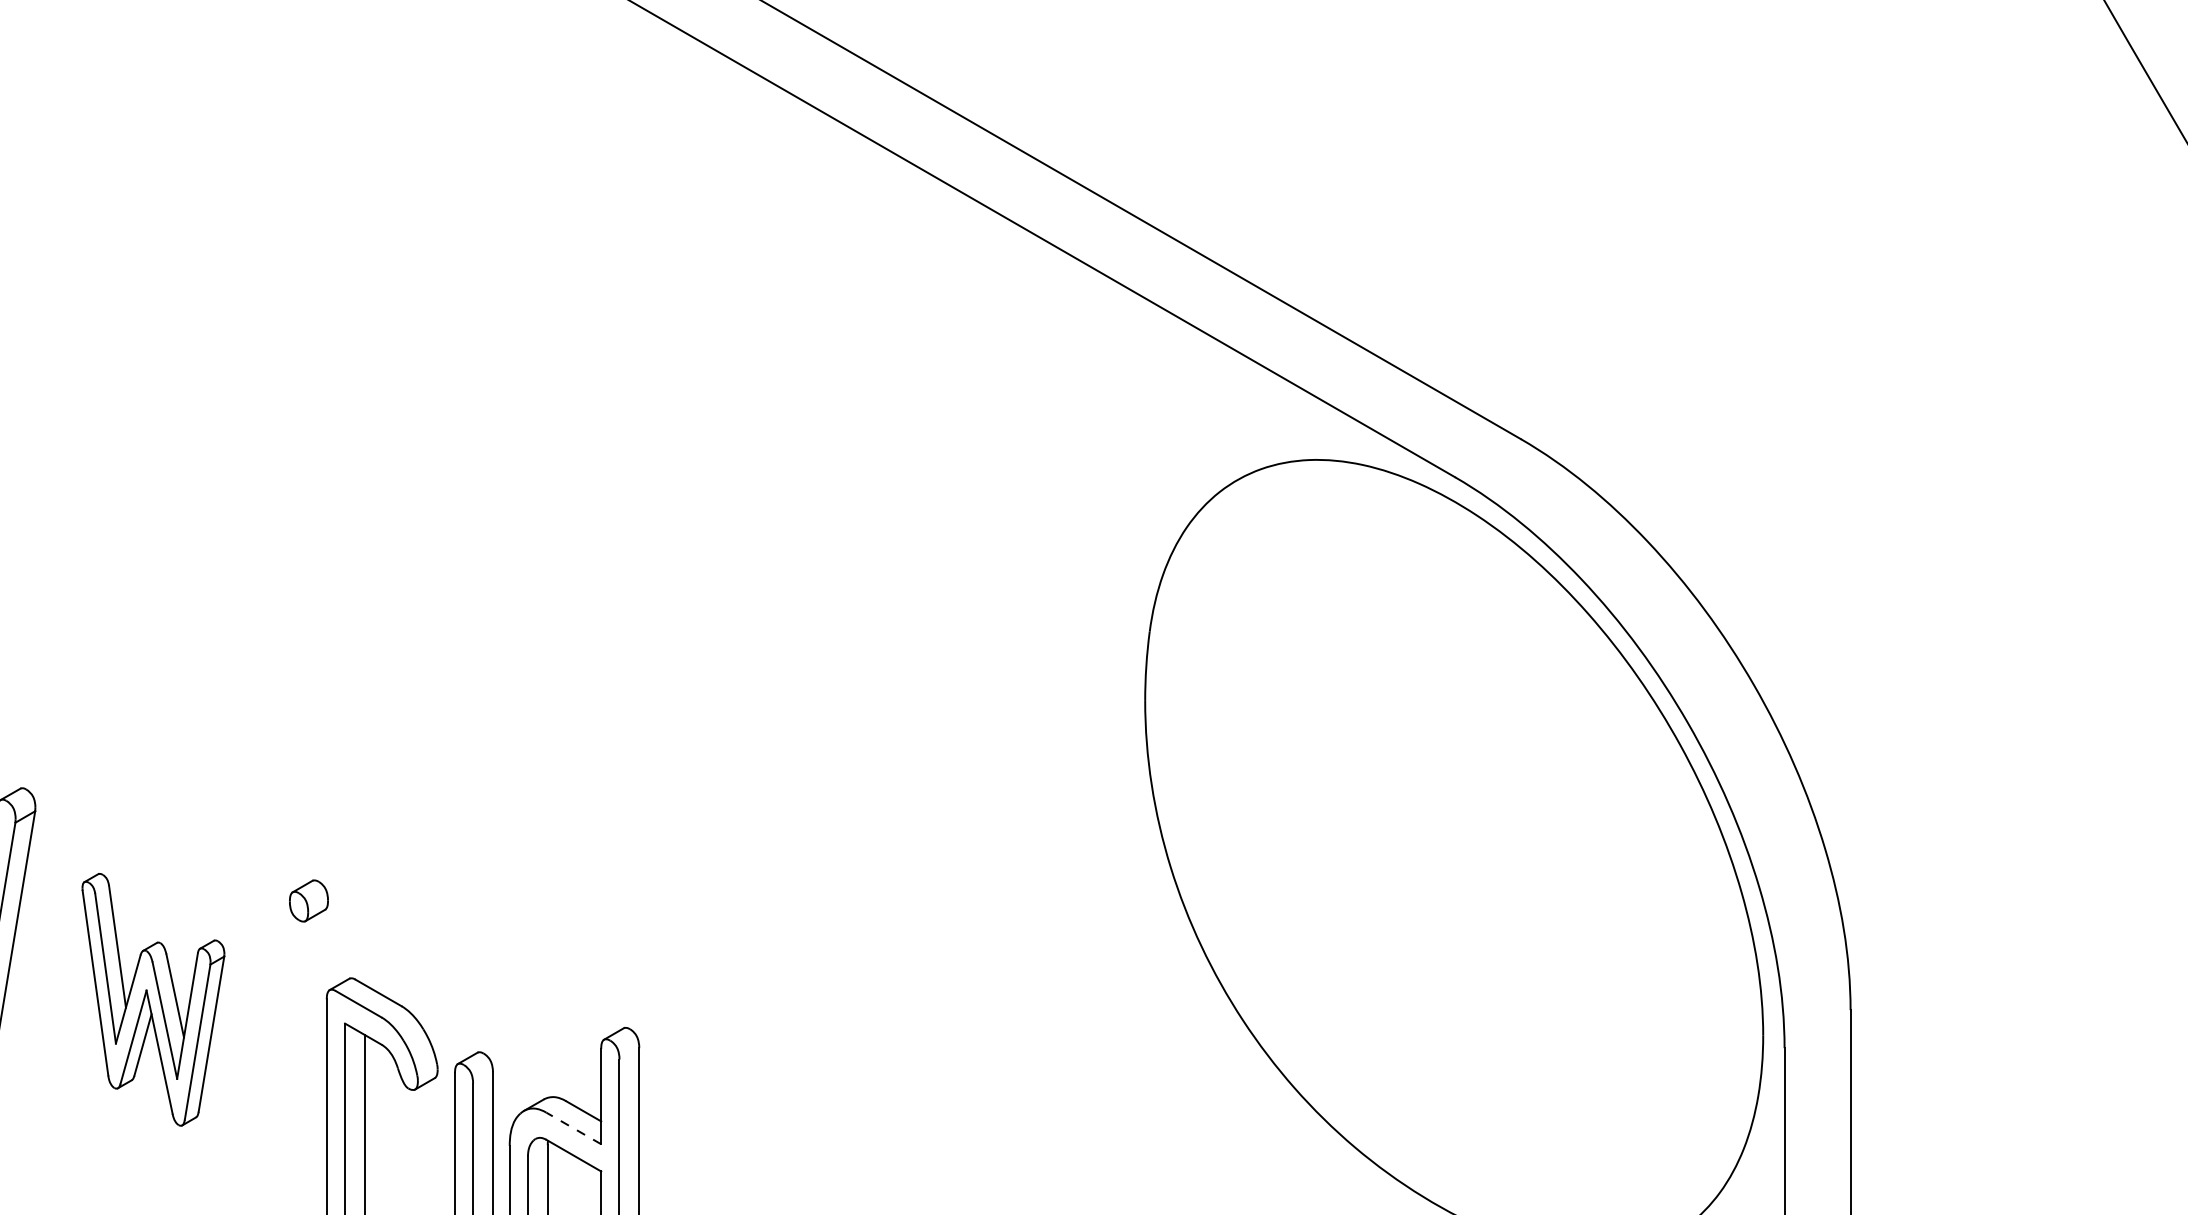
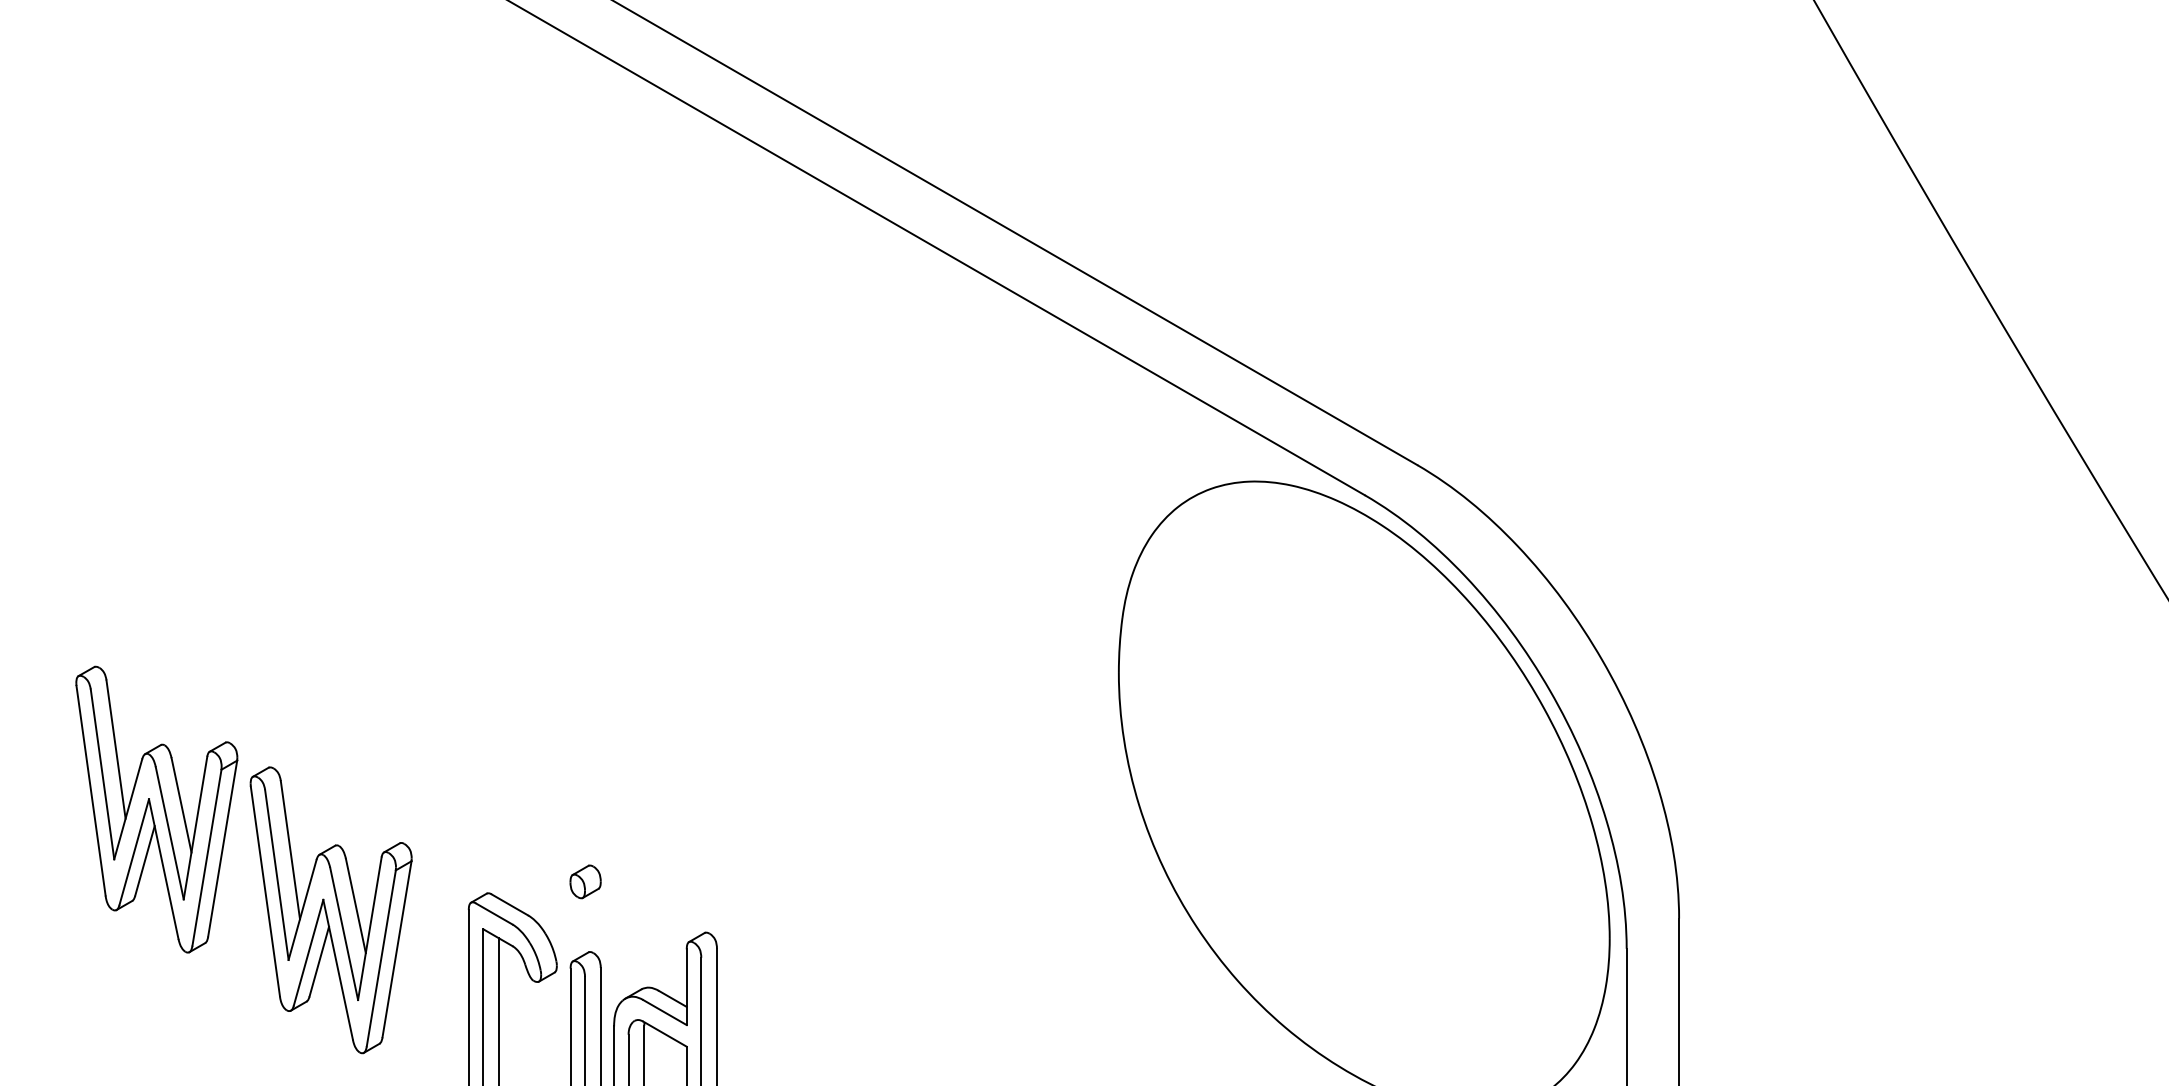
part: (308, 900) -> (585, 881), moved
part: (152, 999) -> (330, 910), size x1.43
line: (573, 1128) -> (664, 1012), dashed -> solid

